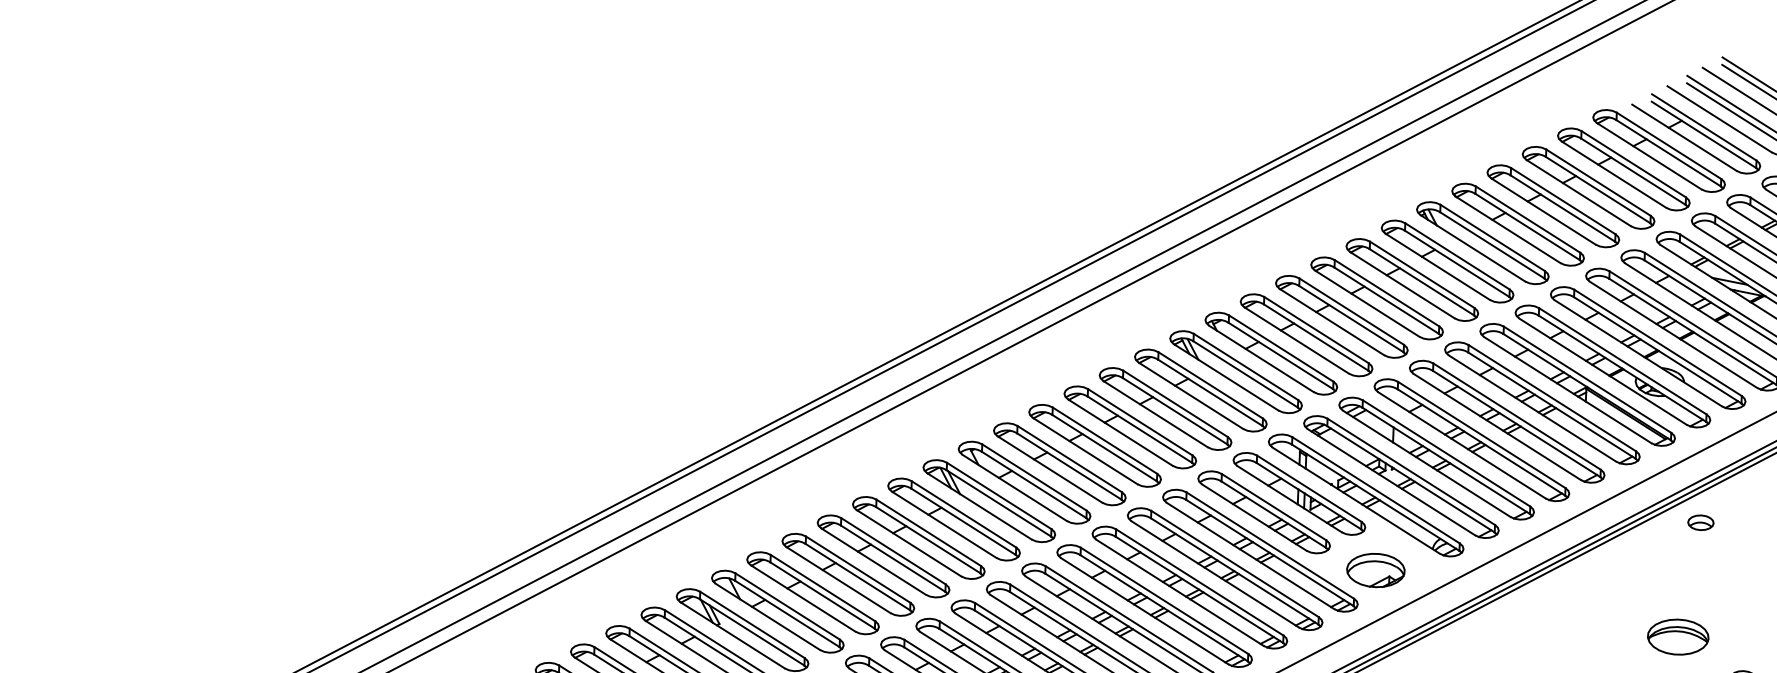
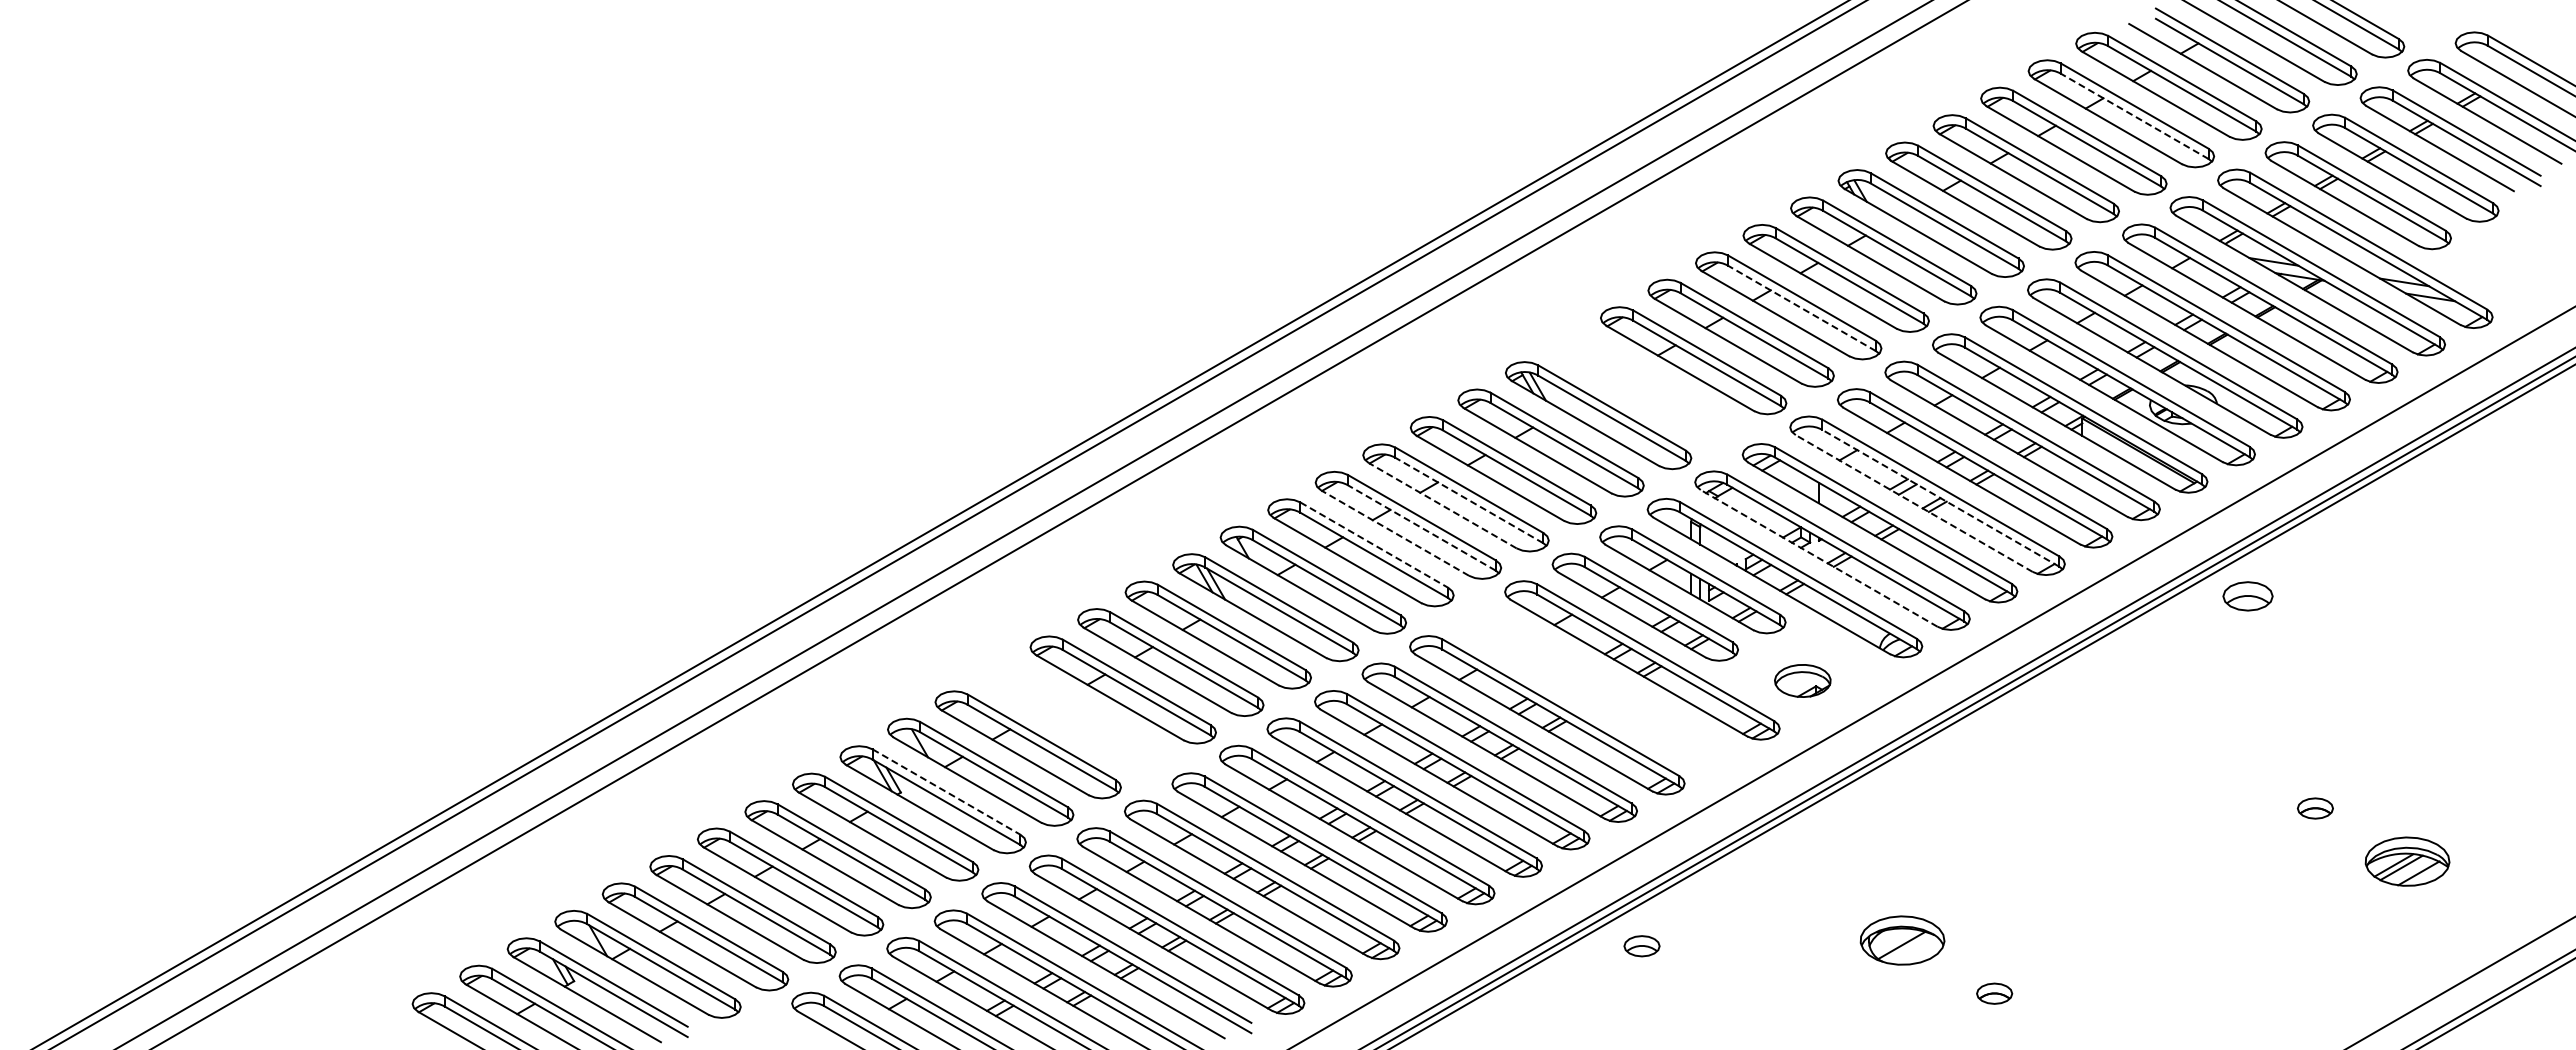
line: (1633, 171) -> (2134, 116), solid -> dashed
line: (1386, 300) -> (1801, 308), solid -> dashed
part: (1270, 353) -> (1645, 387), removed
line: (1139, 429) -> (1468, 500), solid -> dashed
line: (1120, 432) -> (1442, 505), solid -> dashed
line: (1481, 442) -> (1940, 498), solid -> dashed
line: (1462, 445) -> (1914, 503), solid -> dashed
line: (1104, 447) -> (1421, 527), solid -> dashed
line: (1084, 450) -> (1394, 532), solid -> dashed
line: (1069, 459) -> (1374, 545), solid -> dashed
line: (1391, 482) -> (1819, 558), solid -> dashed
part: (1700, 522) -> (2247, 596), size x1.4
part: (1224, 568) -> (1594, 687), removed
part: (1375, 570) -> (1802, 680), size x0.7
part: (848, 574) -> (1075, 717), removed
line: (752, 625) -> (946, 792), solid -> dashed
part: (1678, 637) -> (2223, 755), removed

